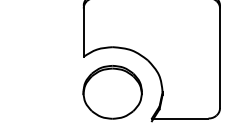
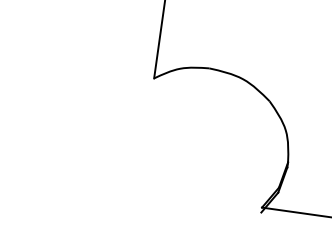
part: (112, 92) -> (197, 150), removed

